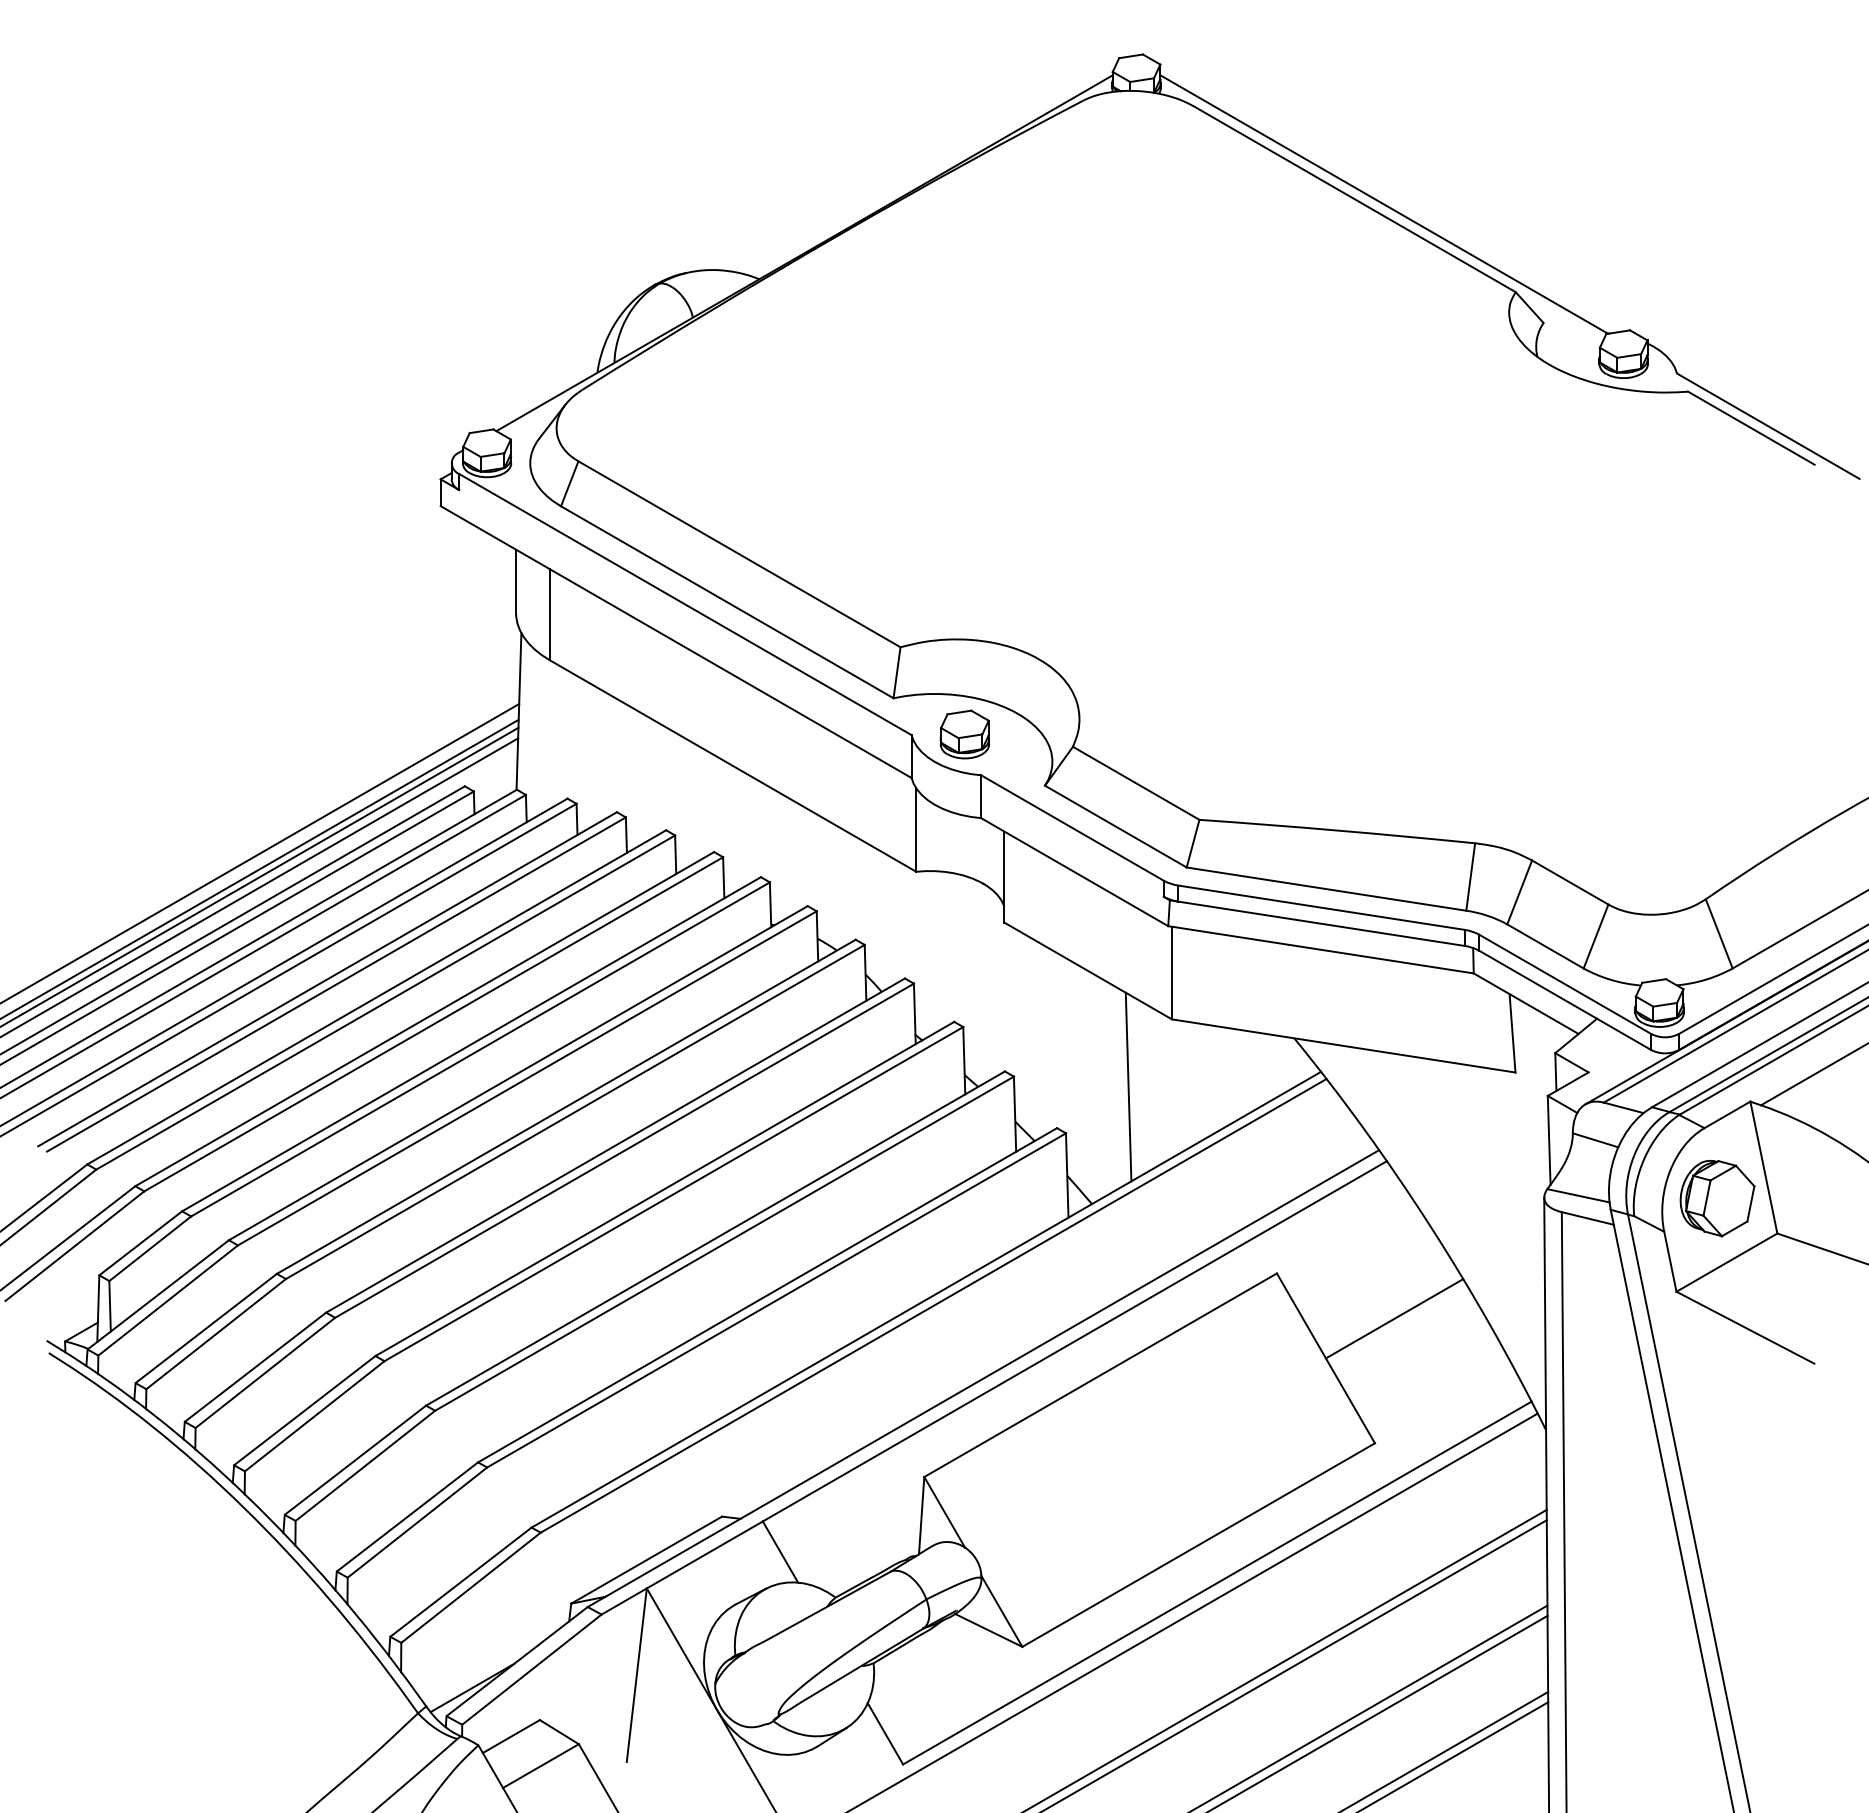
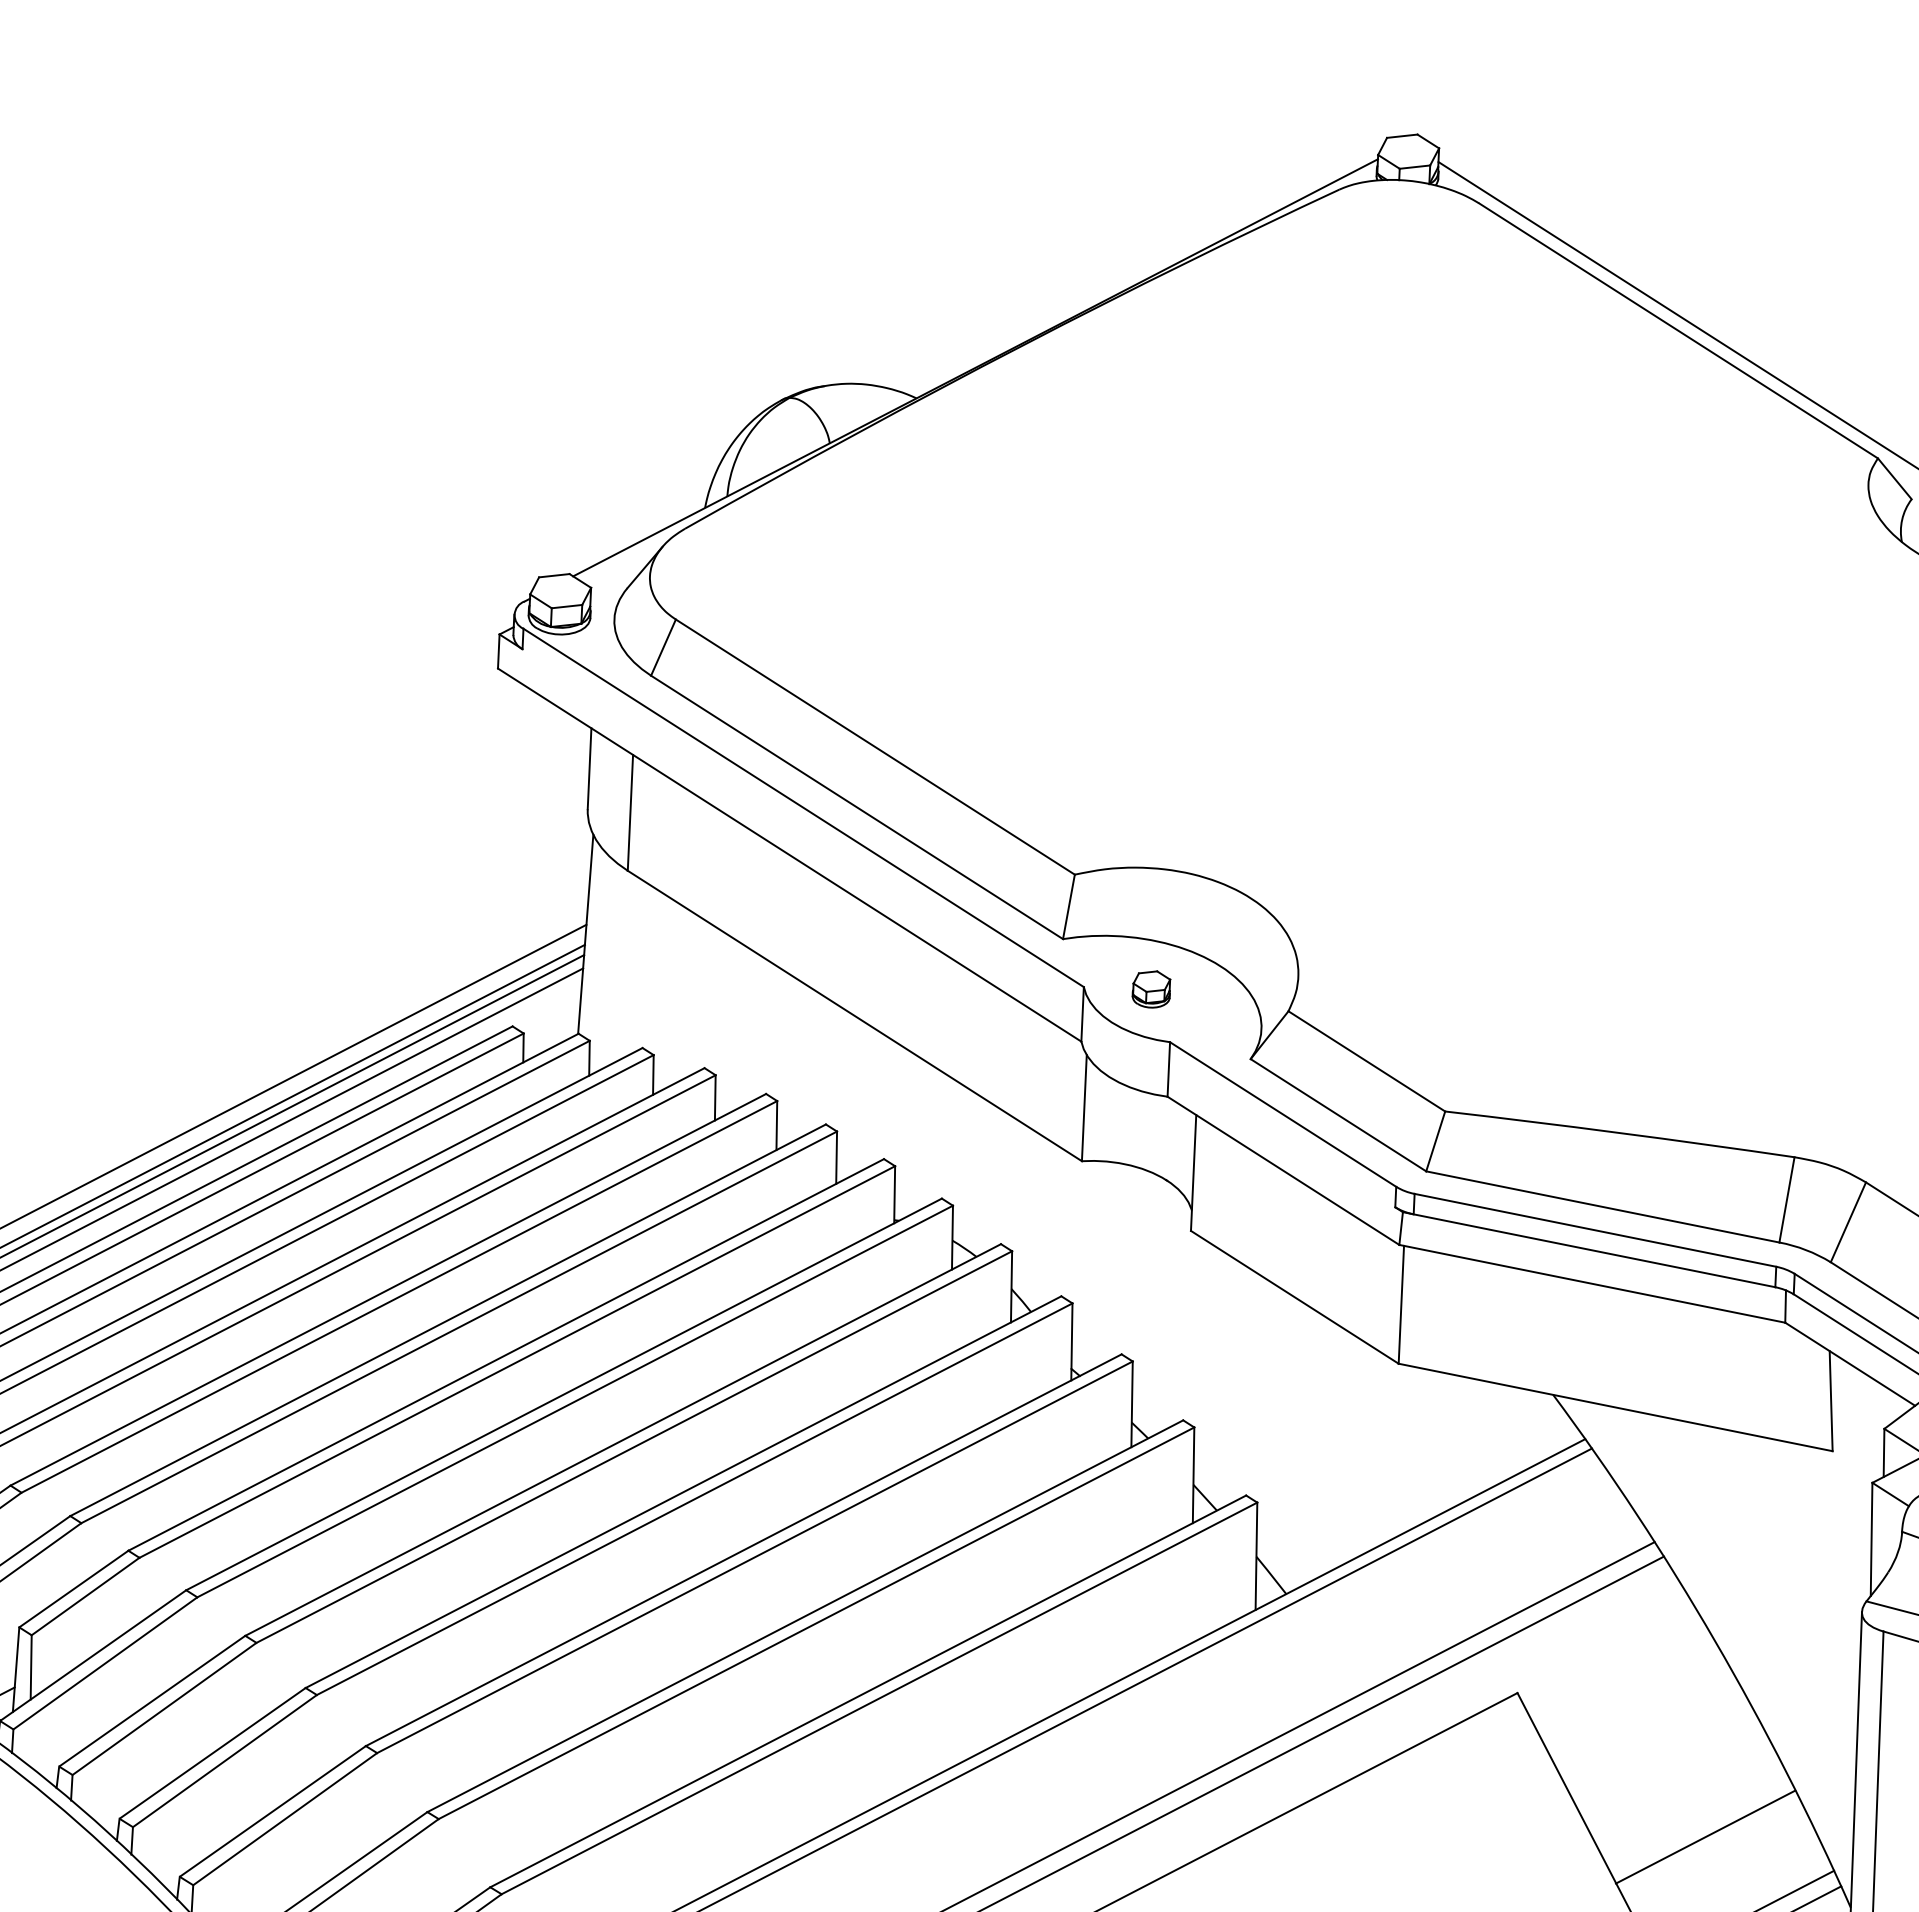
part: (964, 734) -> (1151, 989), size x0.6
line: (1128, 1086) -> (1339, 1446), removed
line: (1394, 1318) -> (1705, 1836), moved

